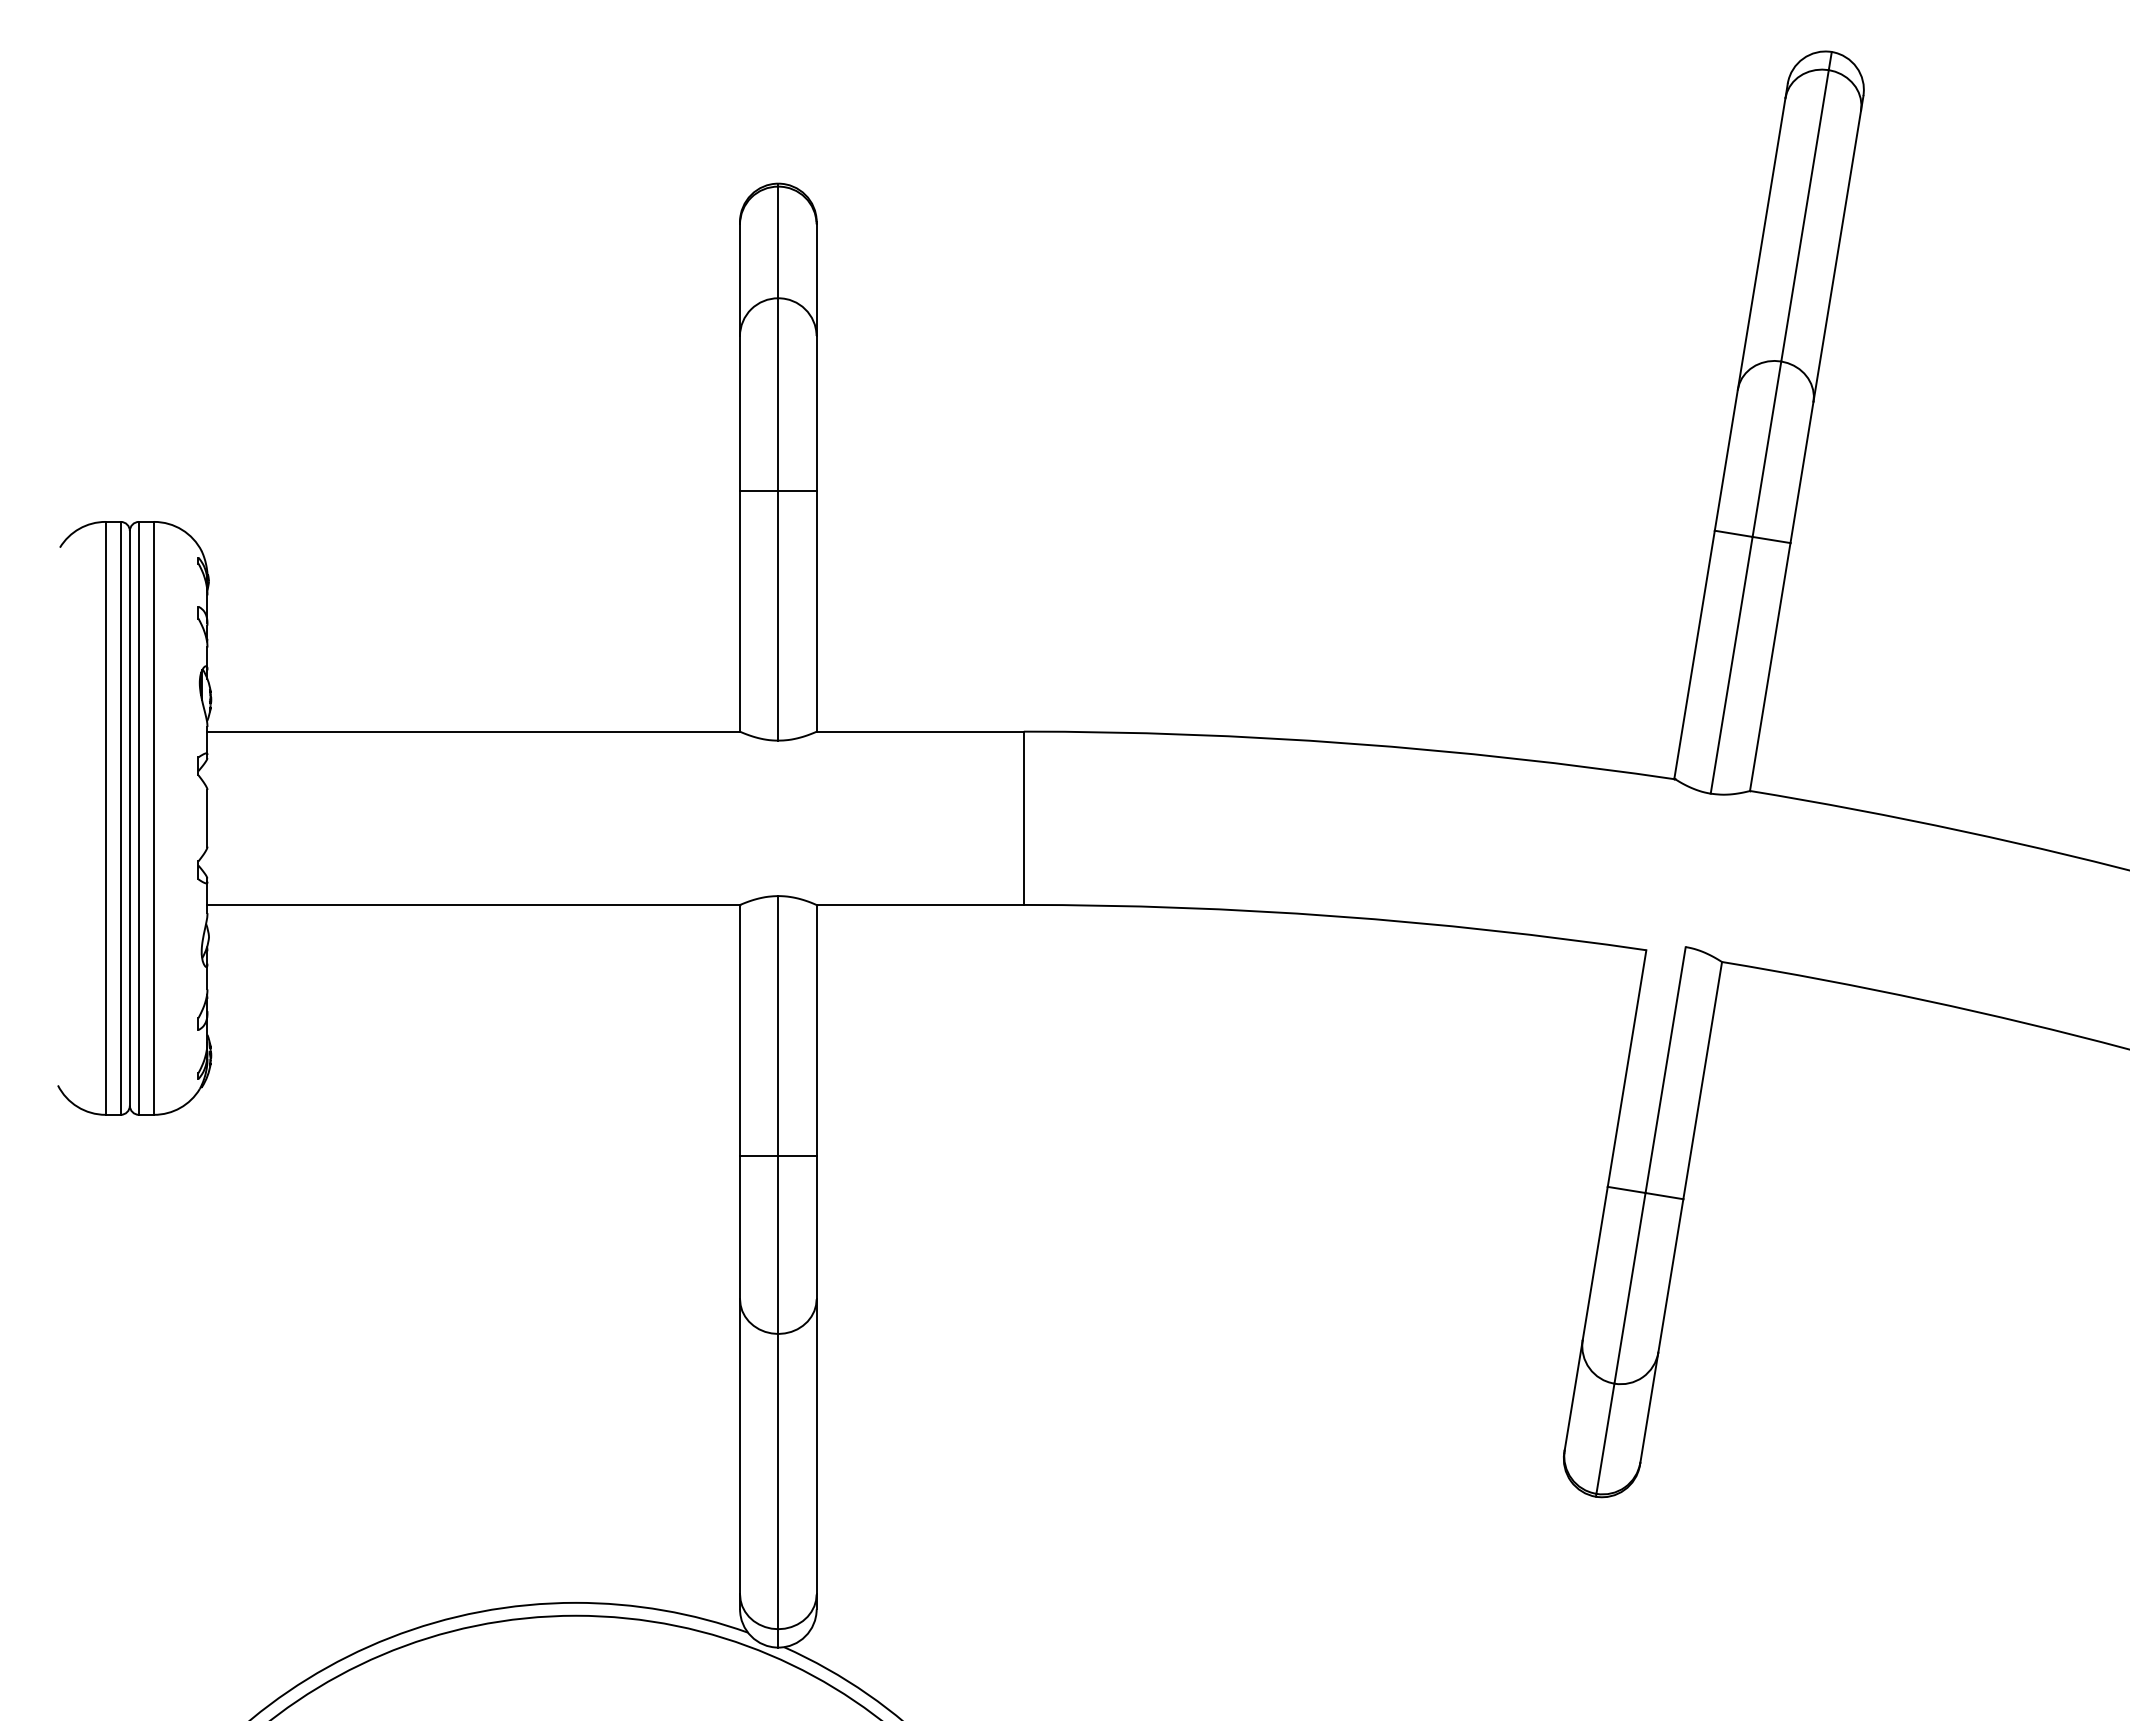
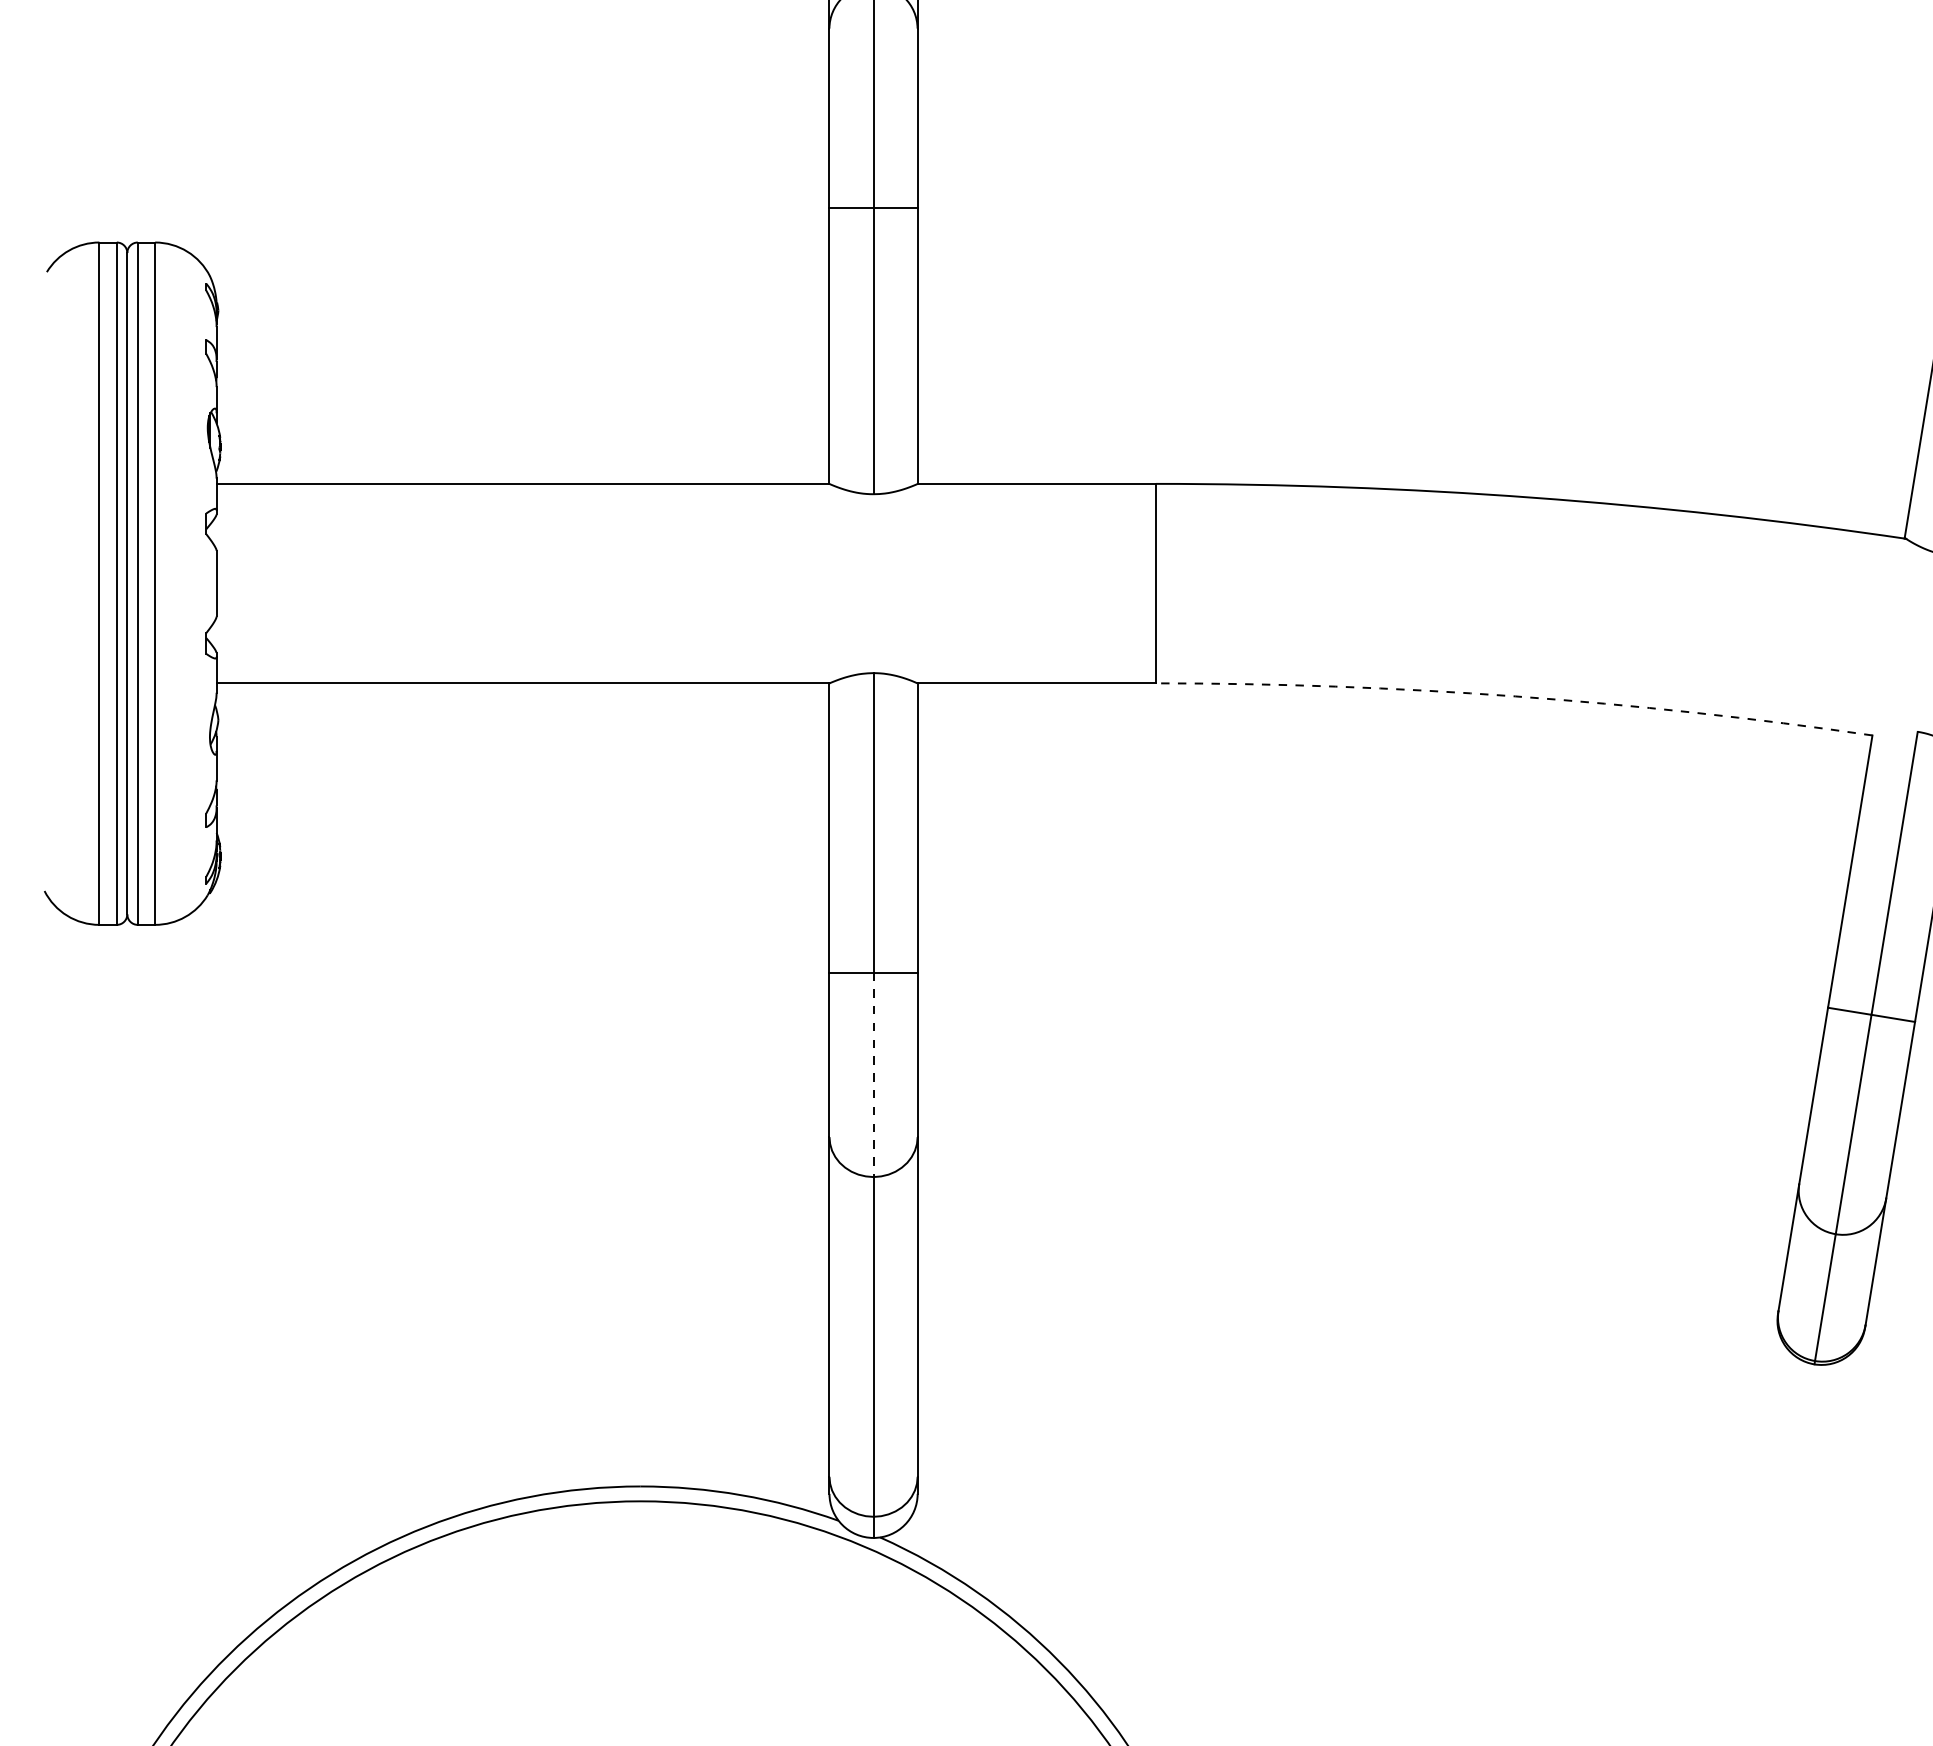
arc: (1335, 916) -> (1514, 696), solid -> dashed
line: (778, 1245) -> (873, 1075), solid -> dashed

